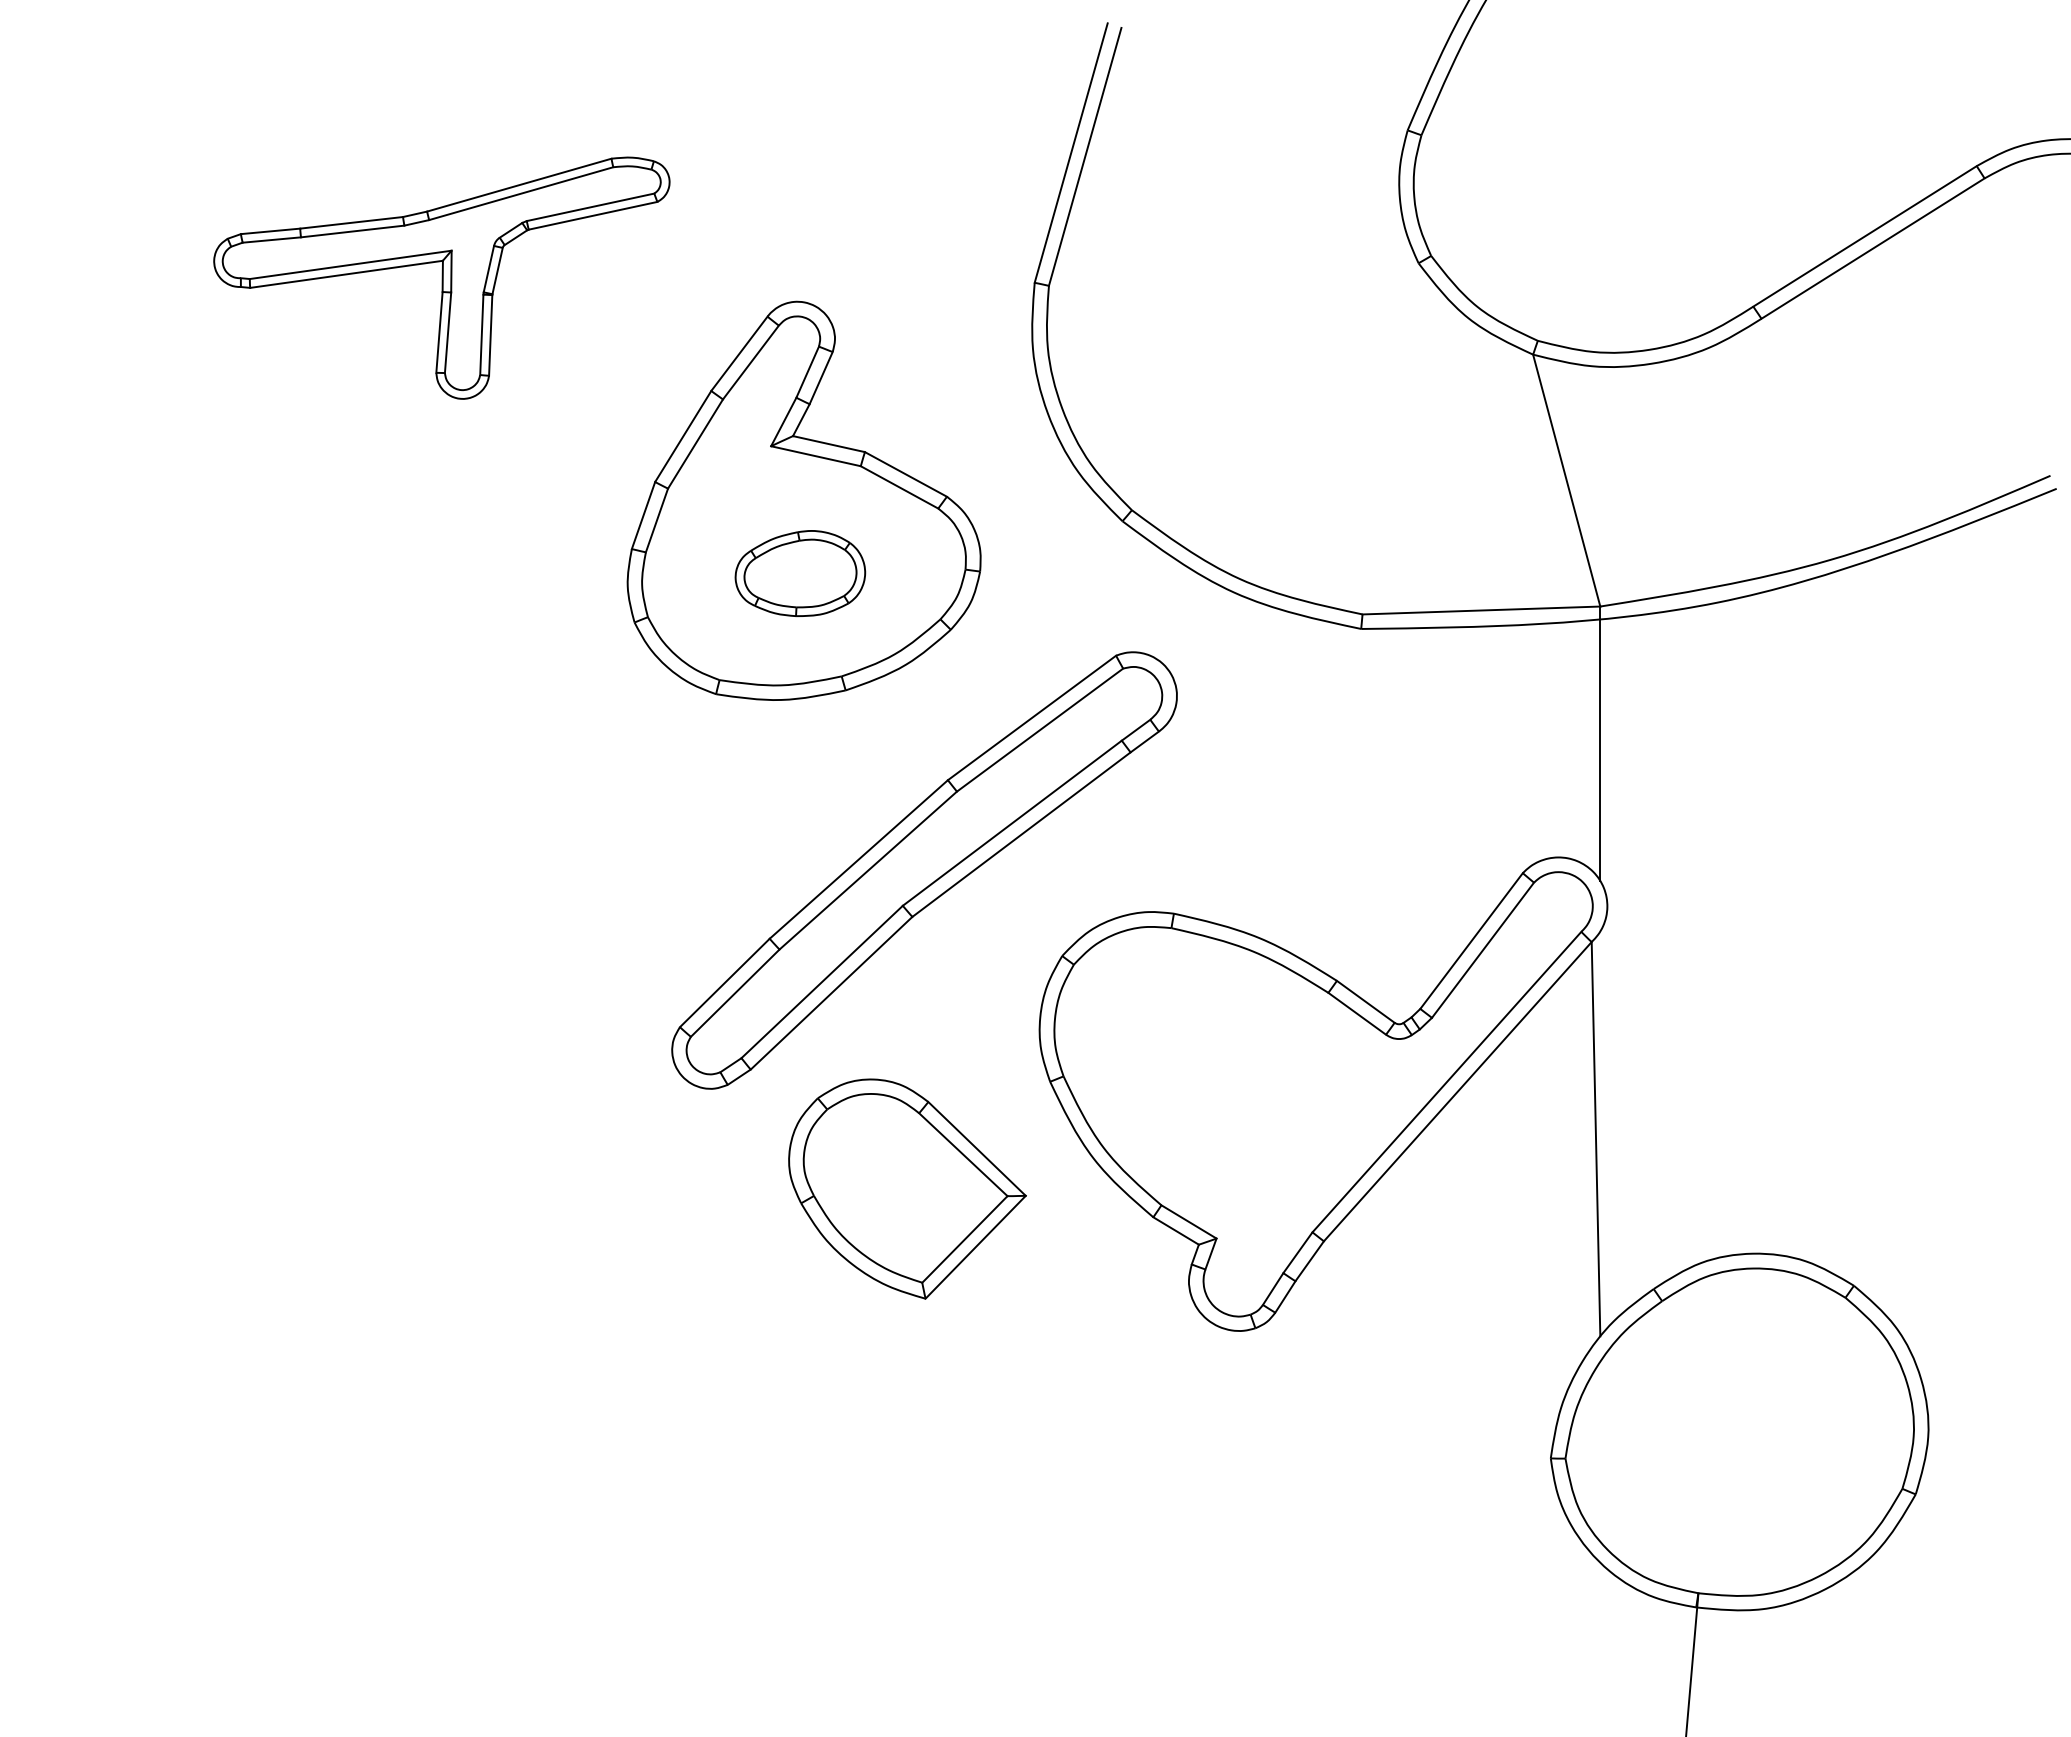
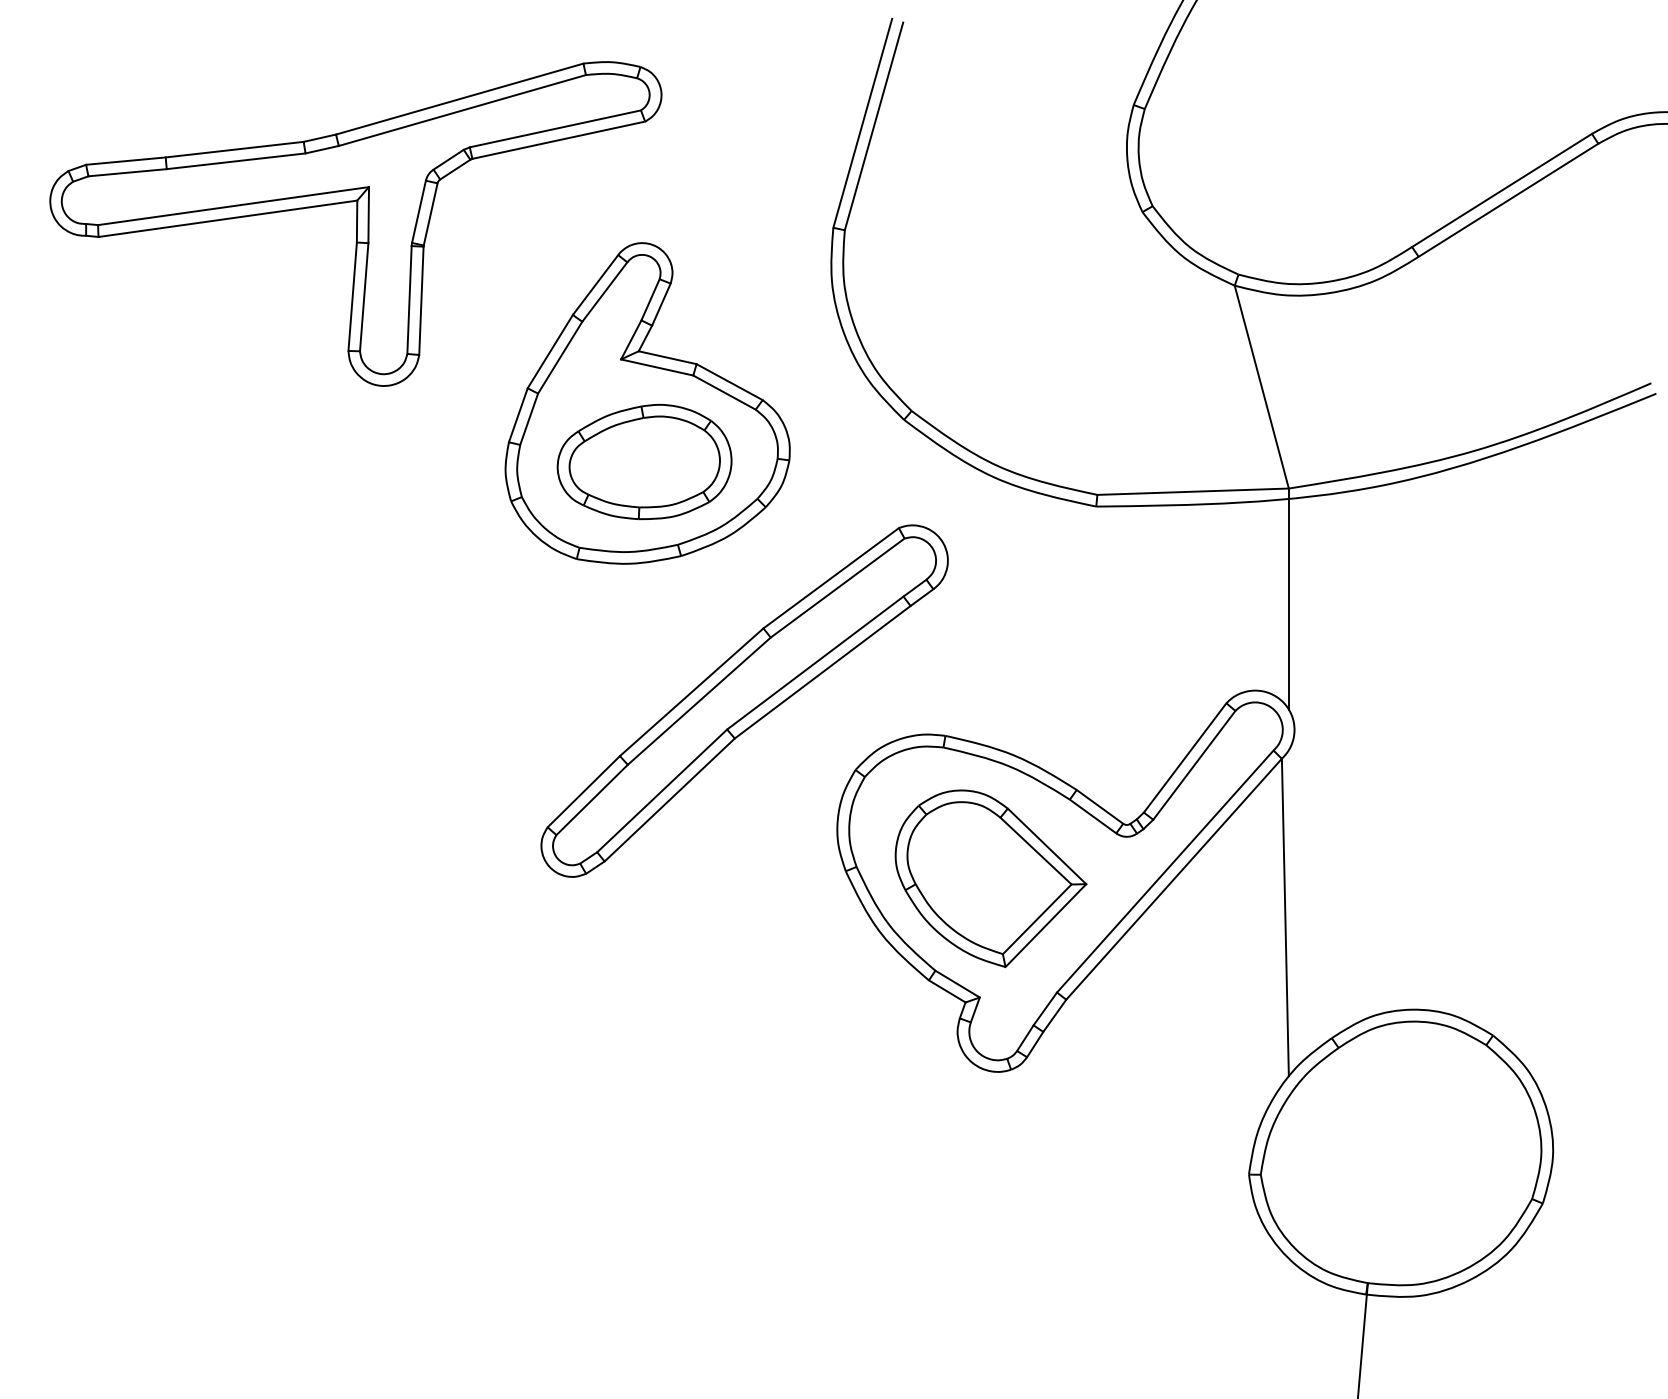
part: (441, 278) -> (355, 224), size x1.67
part: (800, 573) -> (644, 461), size x1.67
part: (907, 1188) -> (991, 878), moved

